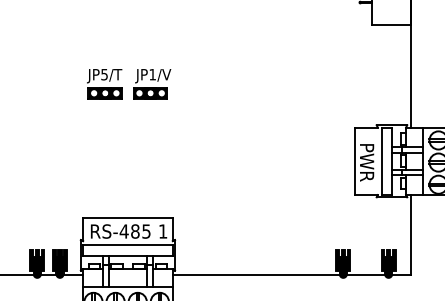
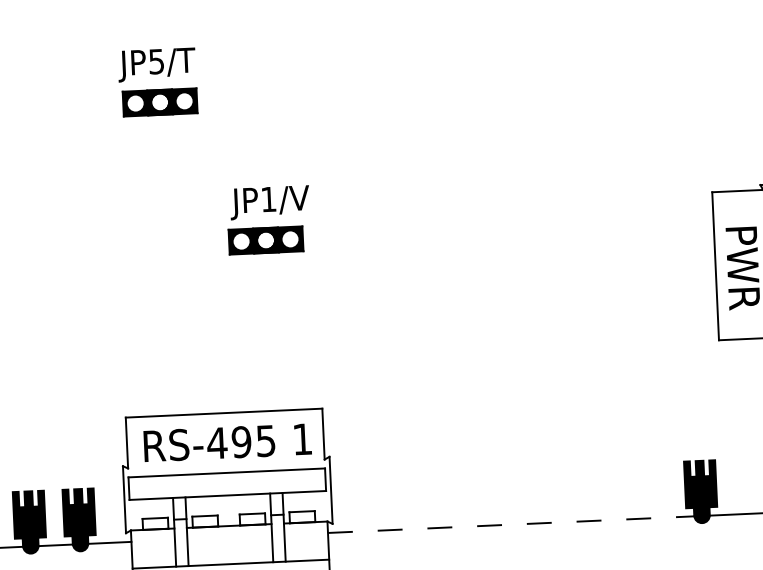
part: (104, 84) -> (157, 83), moved
part: (152, 84) -> (269, 221), moved
text: (135, 231) -> (241, 442), RS-485 -> RS-495
line: (256, 274) -> (511, 524), solid -> dashed

